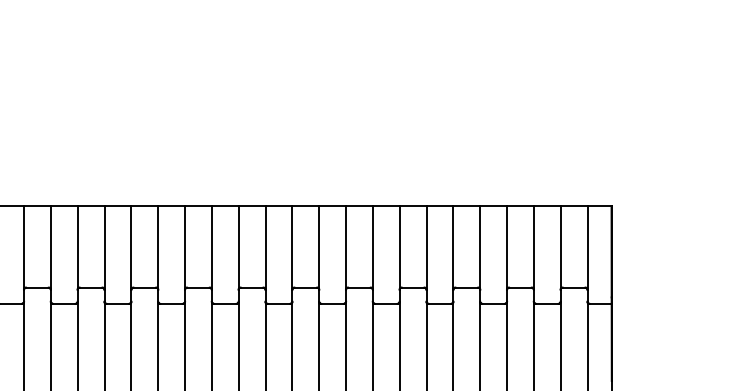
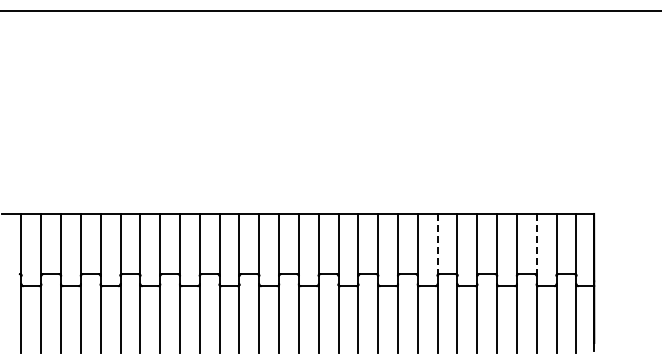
line: (399, 247) -> (437, 244), solid -> dashed
line: (533, 247) -> (536, 244), solid -> dashed

